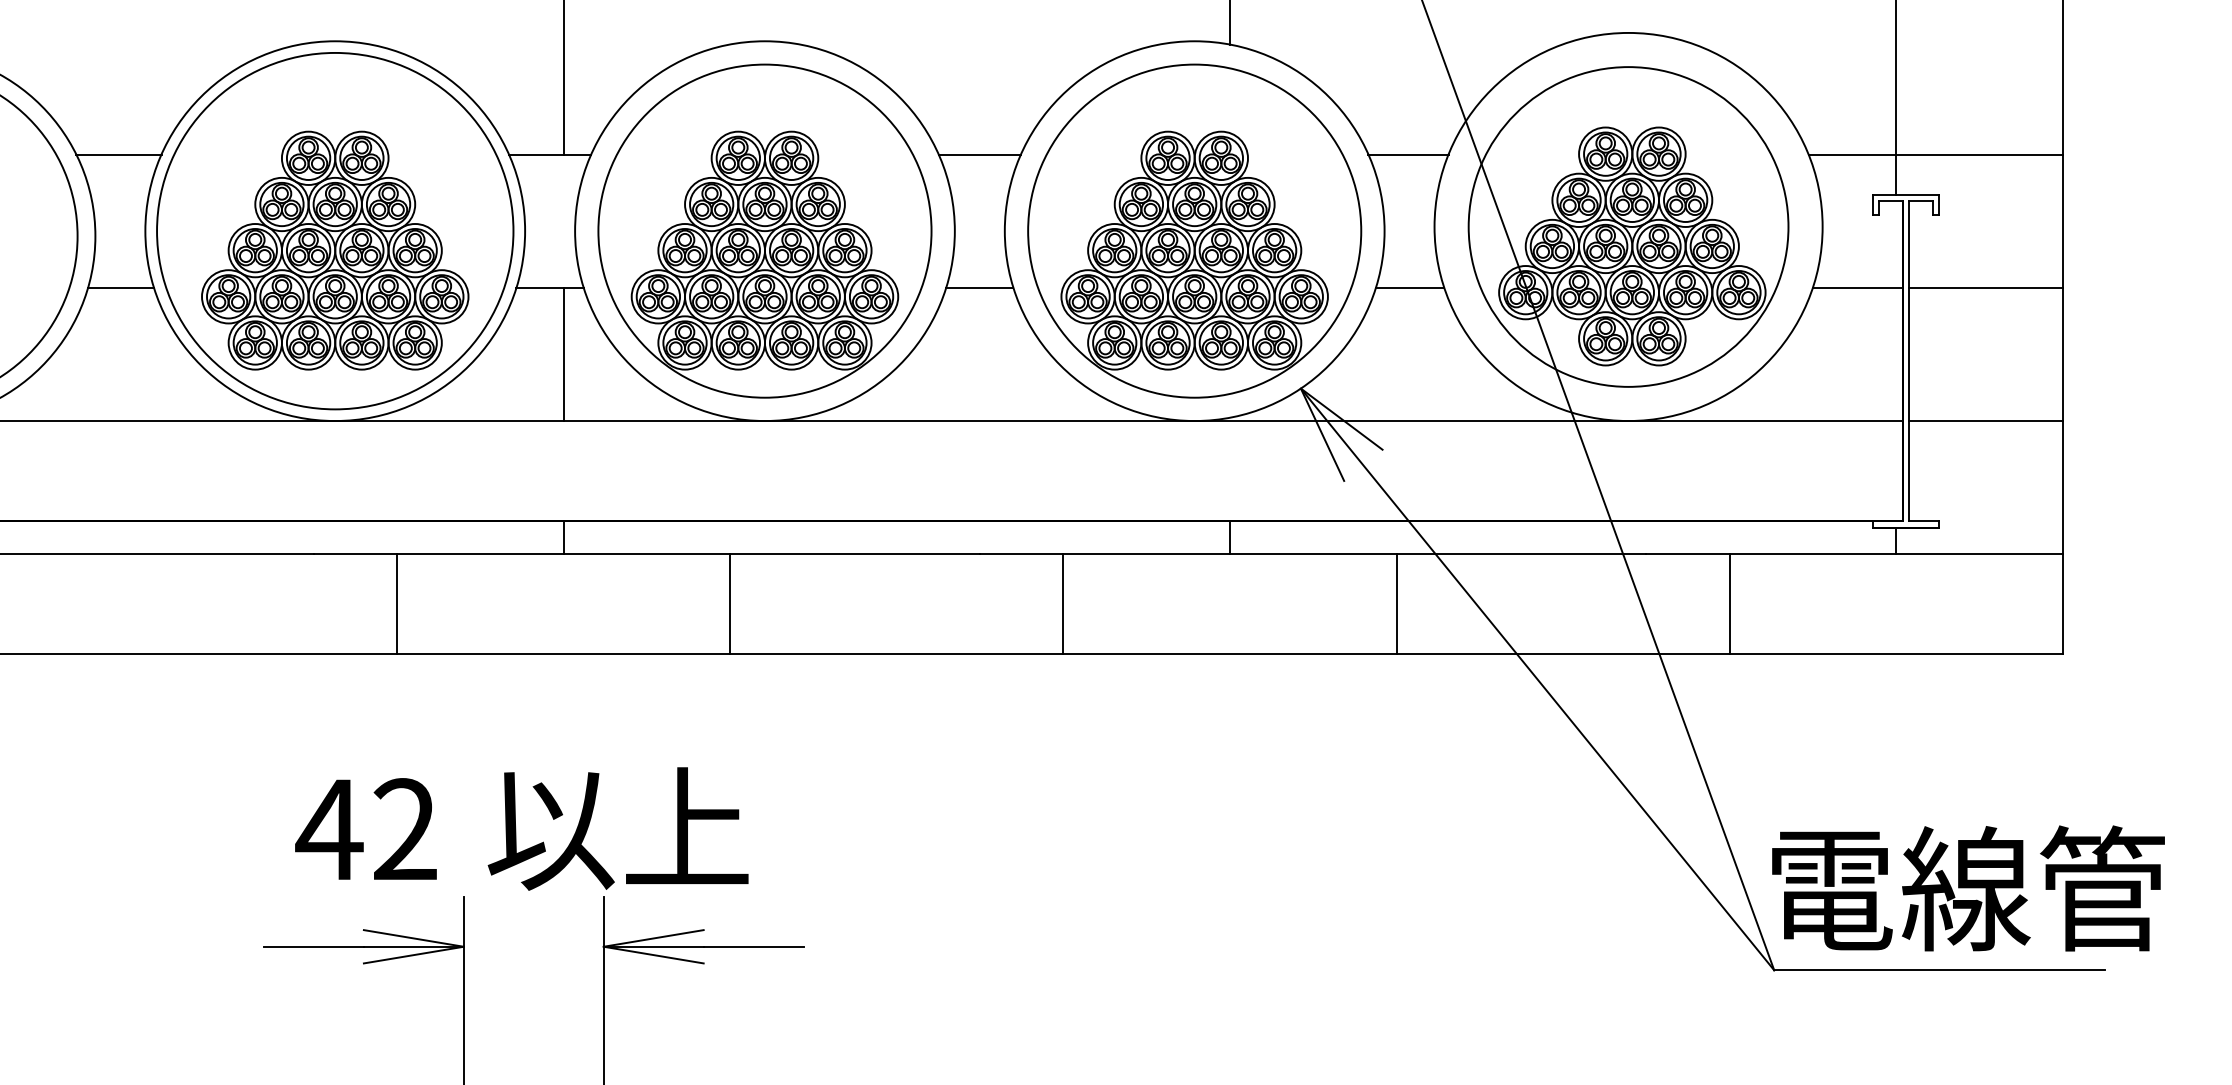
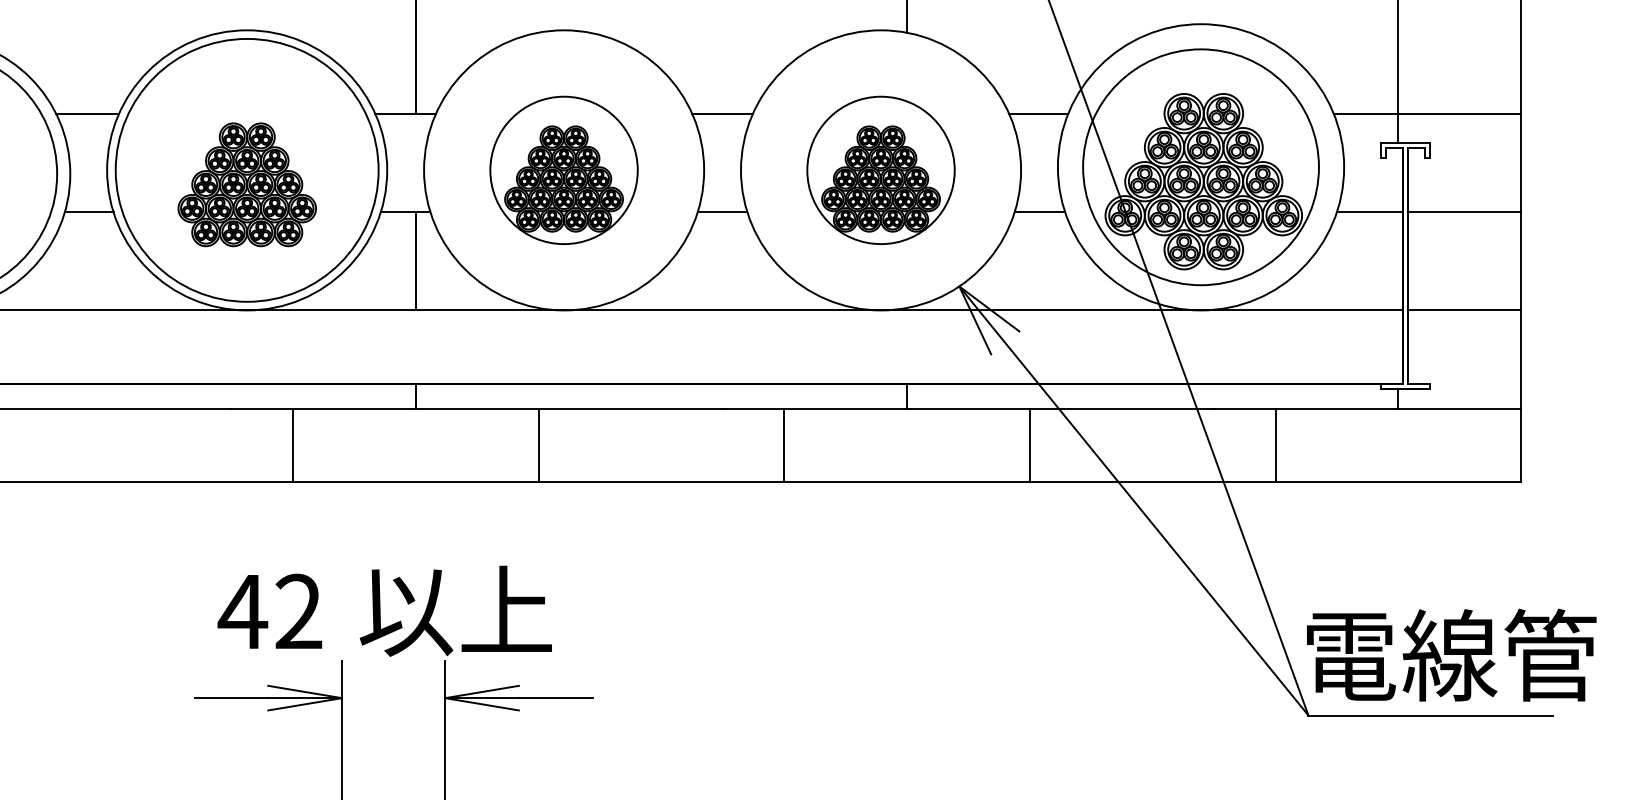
part: (764, 231) -> (563, 170), size x0.6
part: (1193, 231) -> (880, 170), size x0.6
part: (335, 250) -> (247, 184), size x0.7

